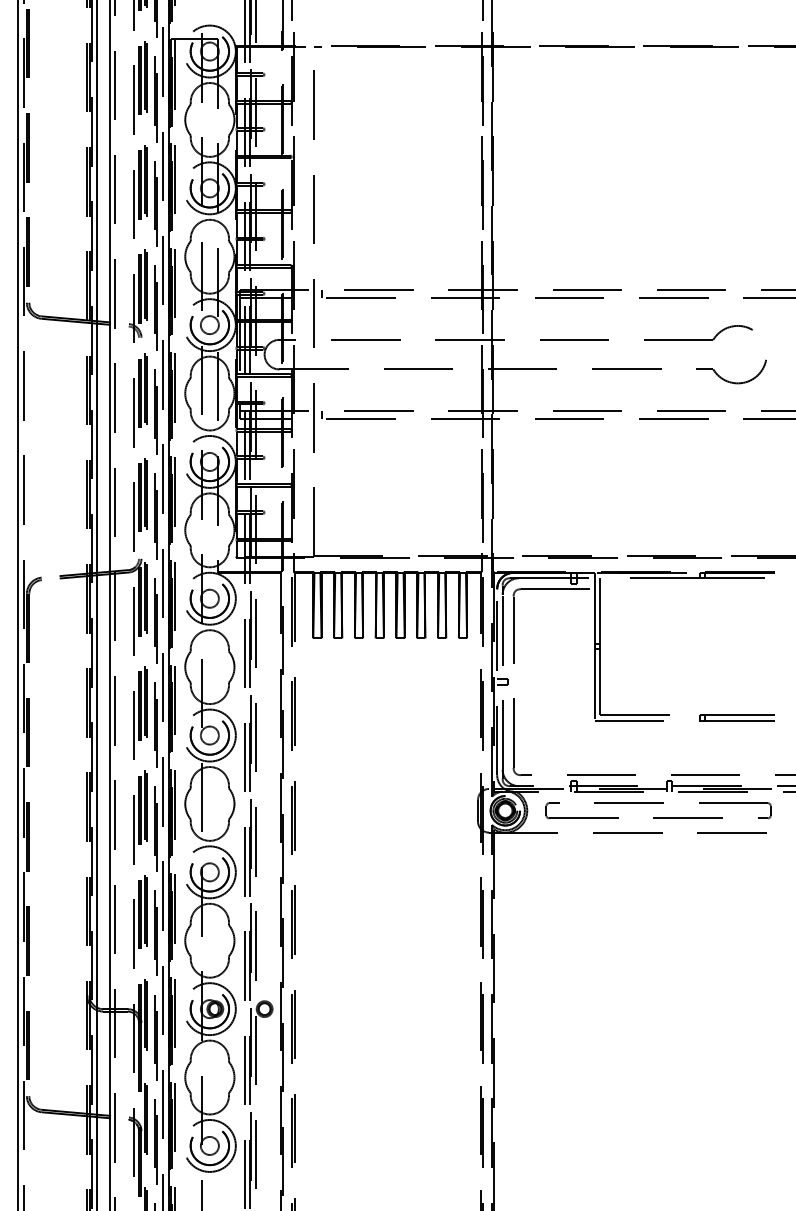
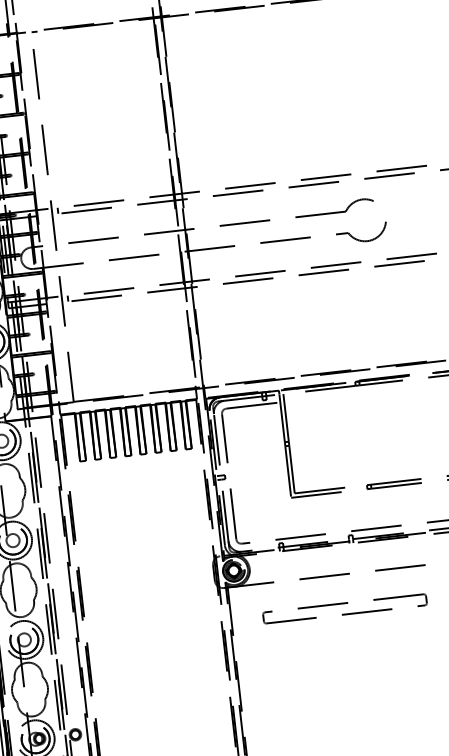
part: (658, 803) -> (344, 603), moved

